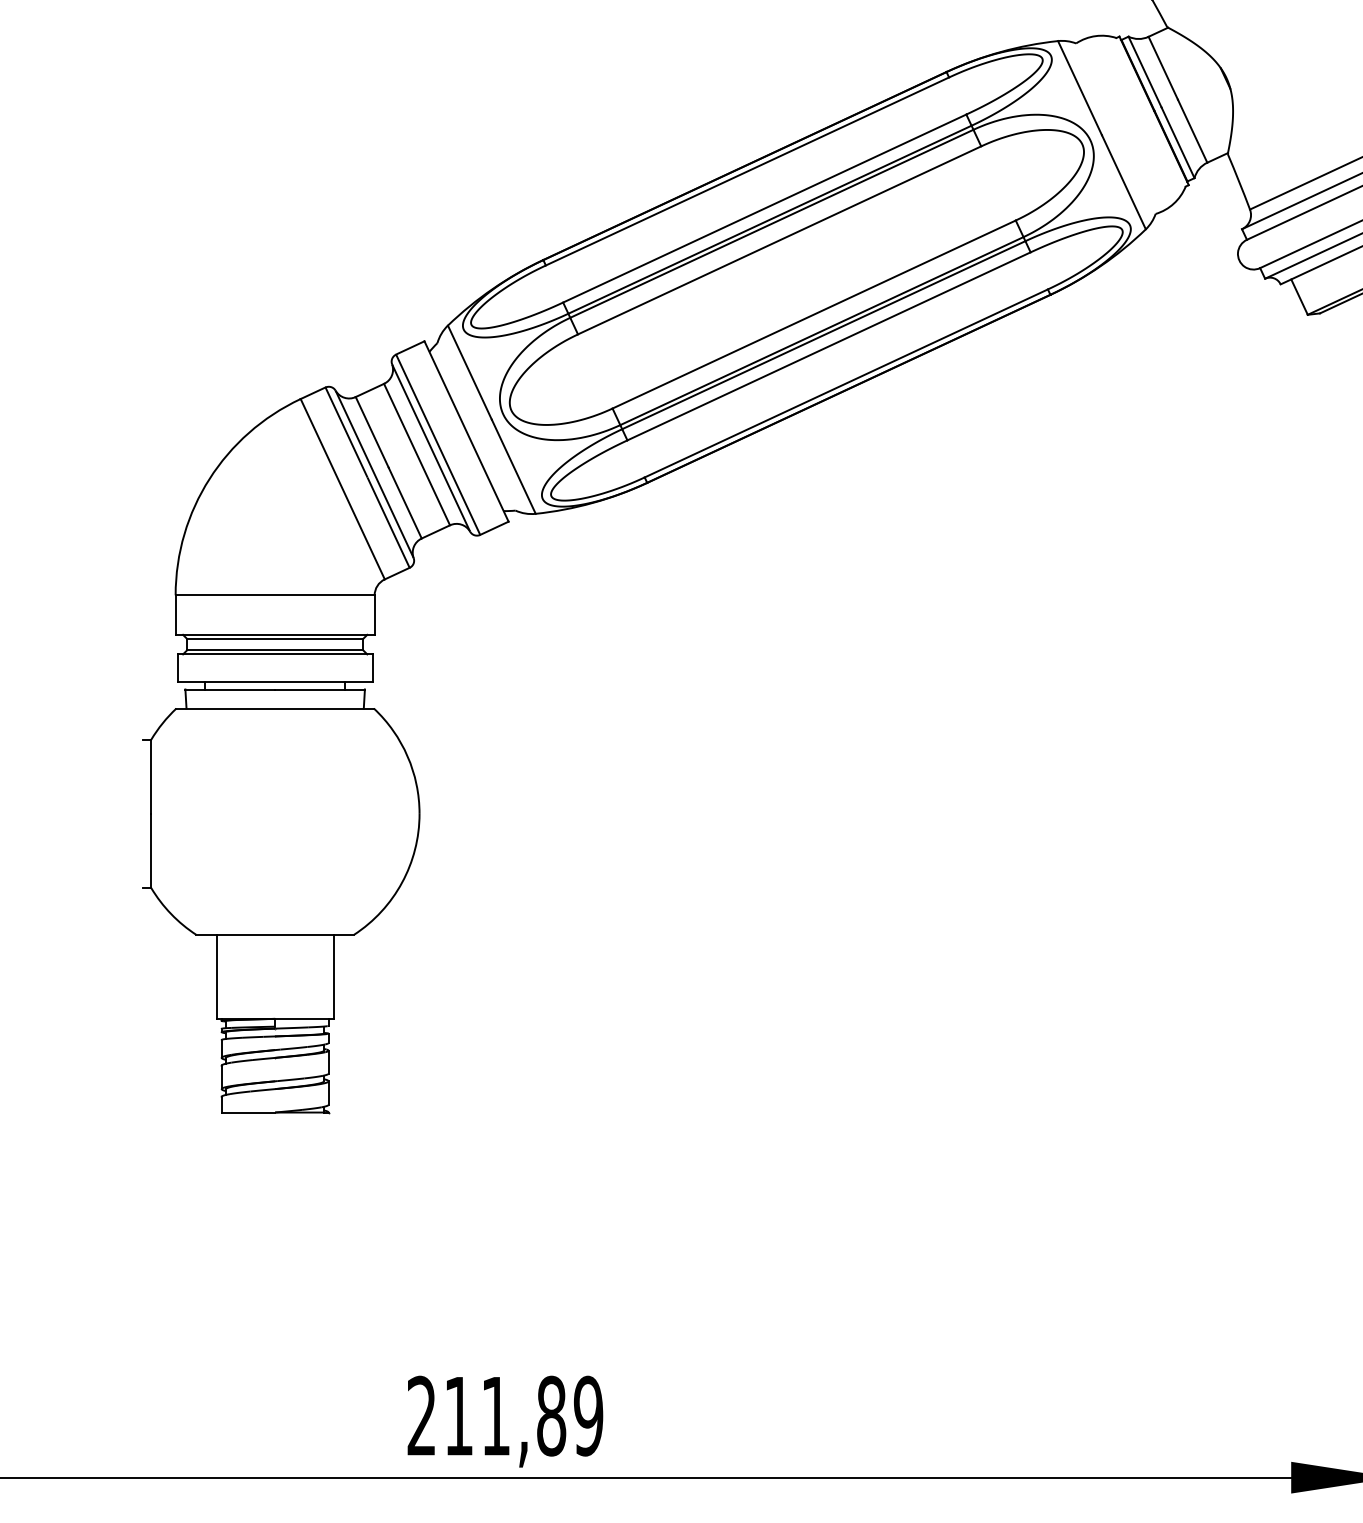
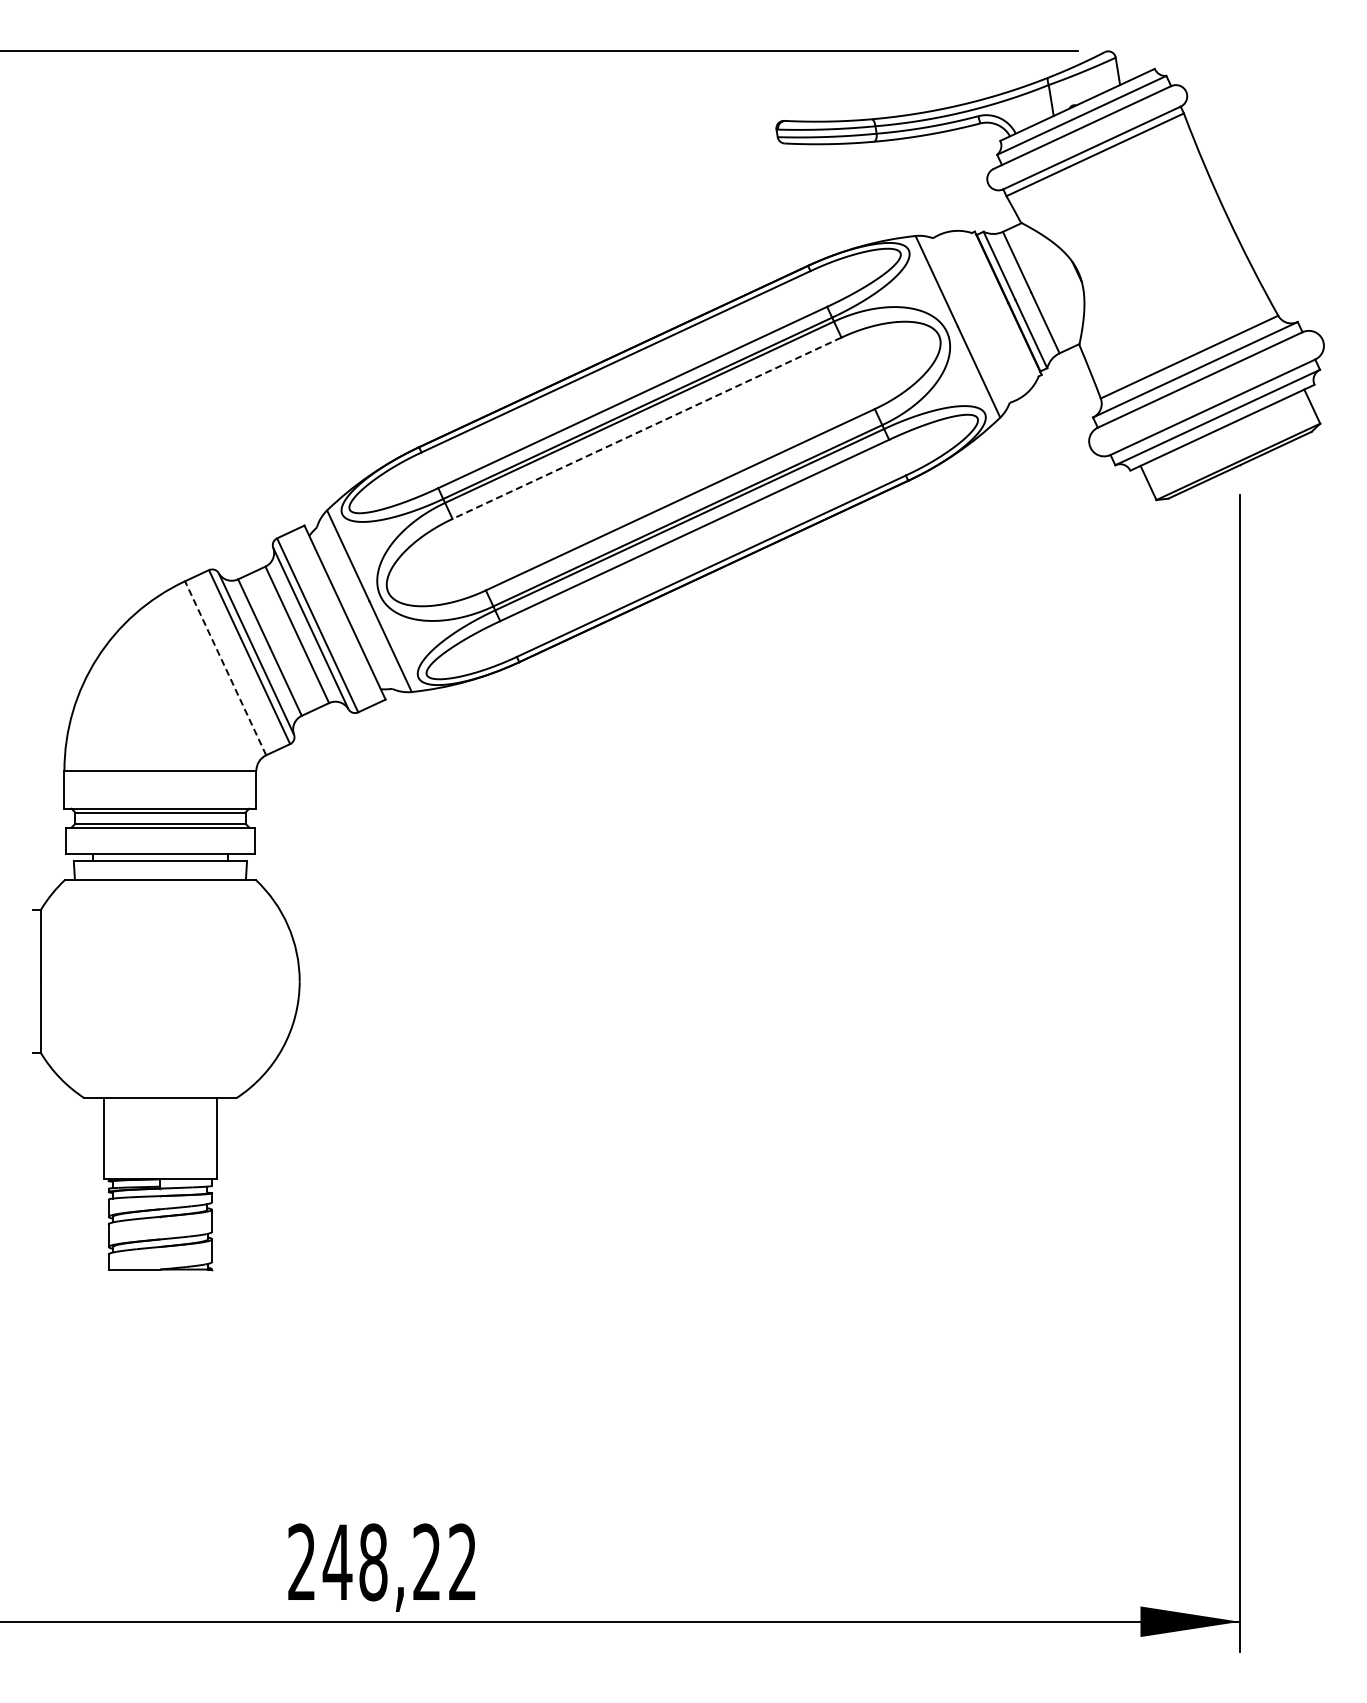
line: (780, 240) -> (647, 428), solid -> dashed
line: (342, 489) -> (225, 668), solid -> dashed
text: (522, 1416) -> (399, 1562), 211,89 -> 248,22

